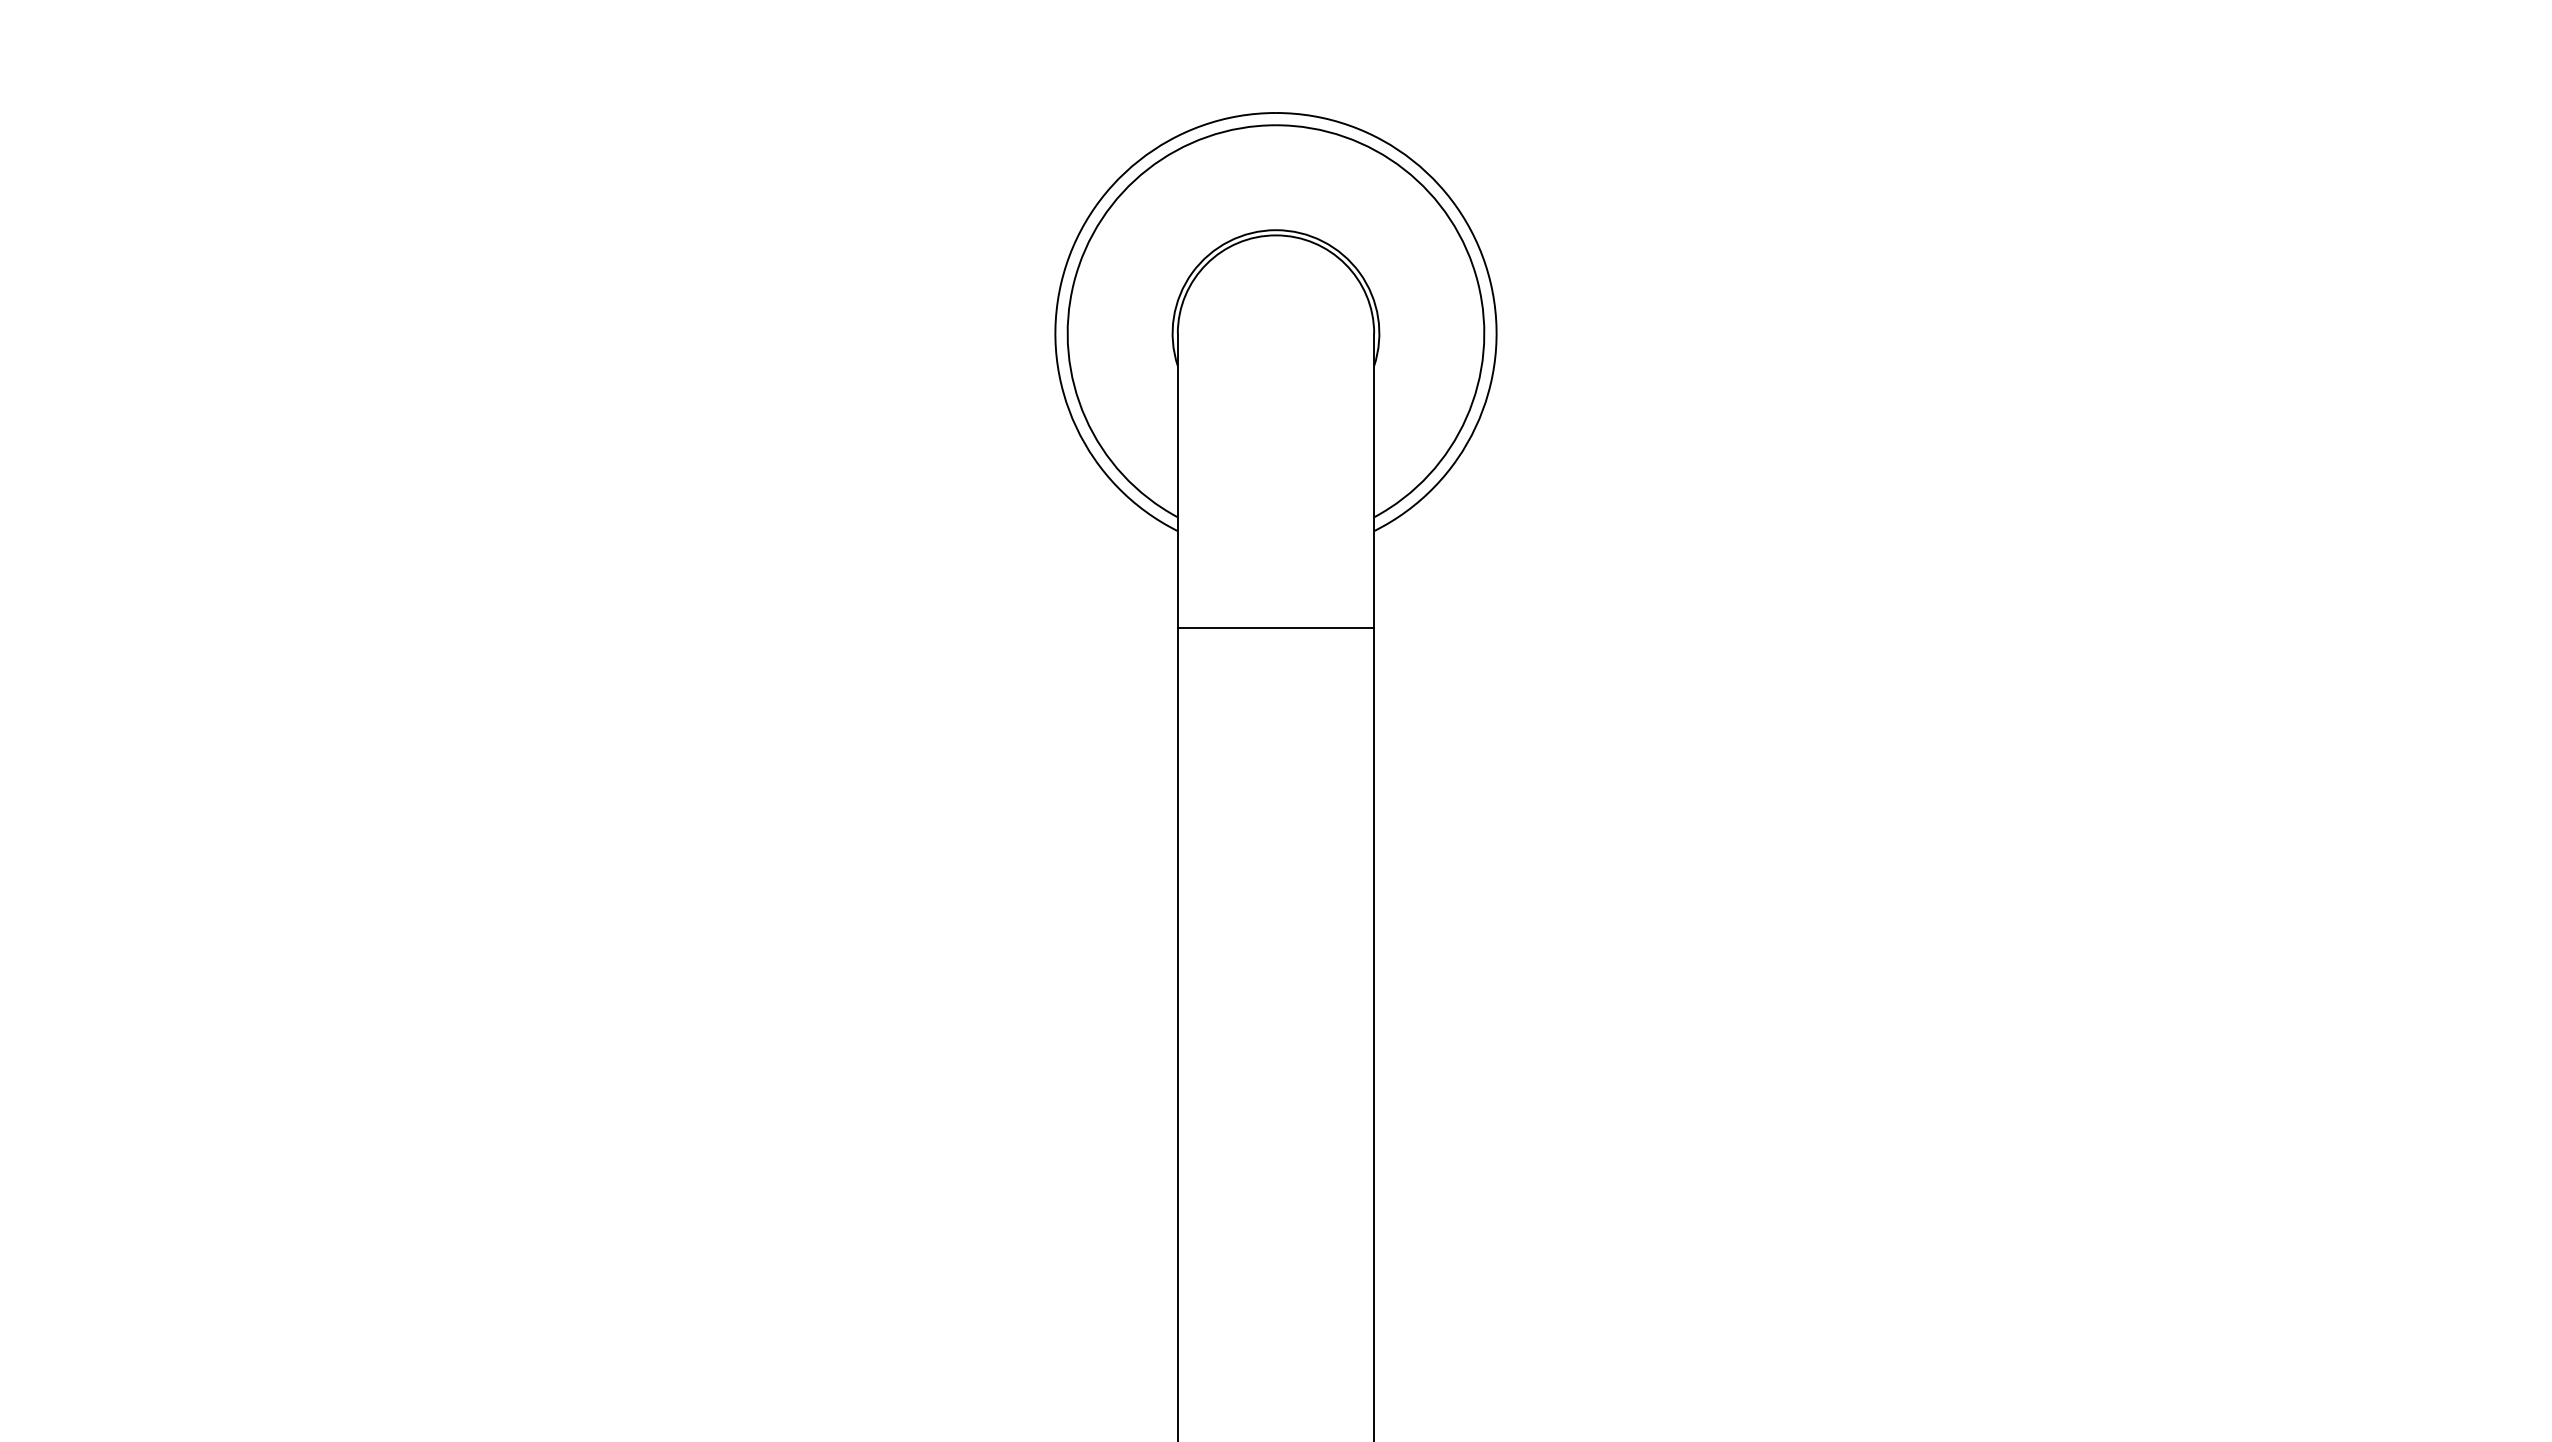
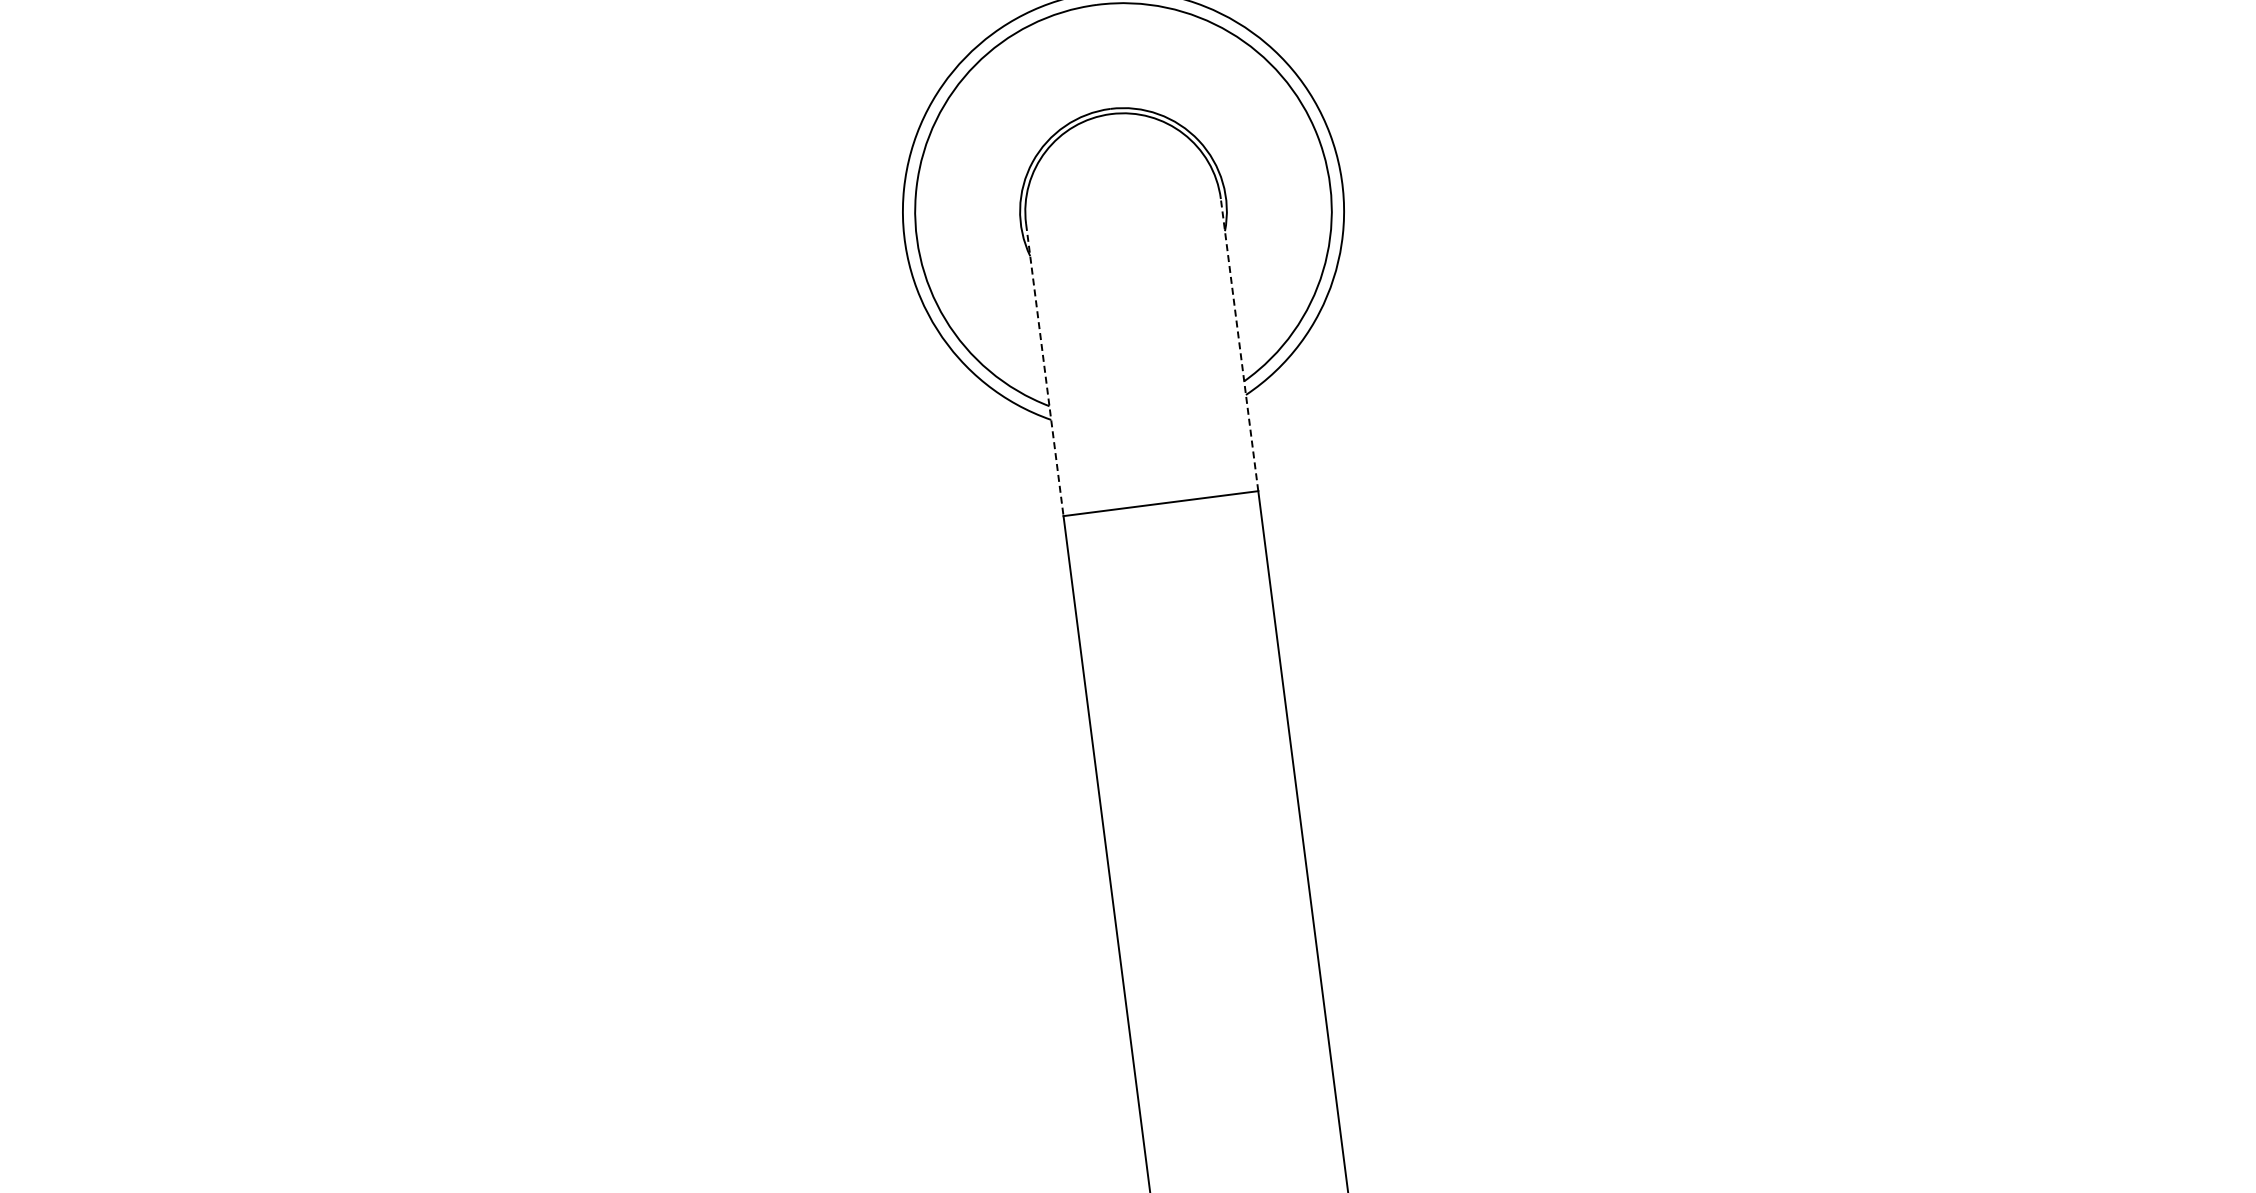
line: (1374, 480) -> (1239, 344), solid -> dashed
line: (1177, 481) -> (1044, 370), solid -> dashed

